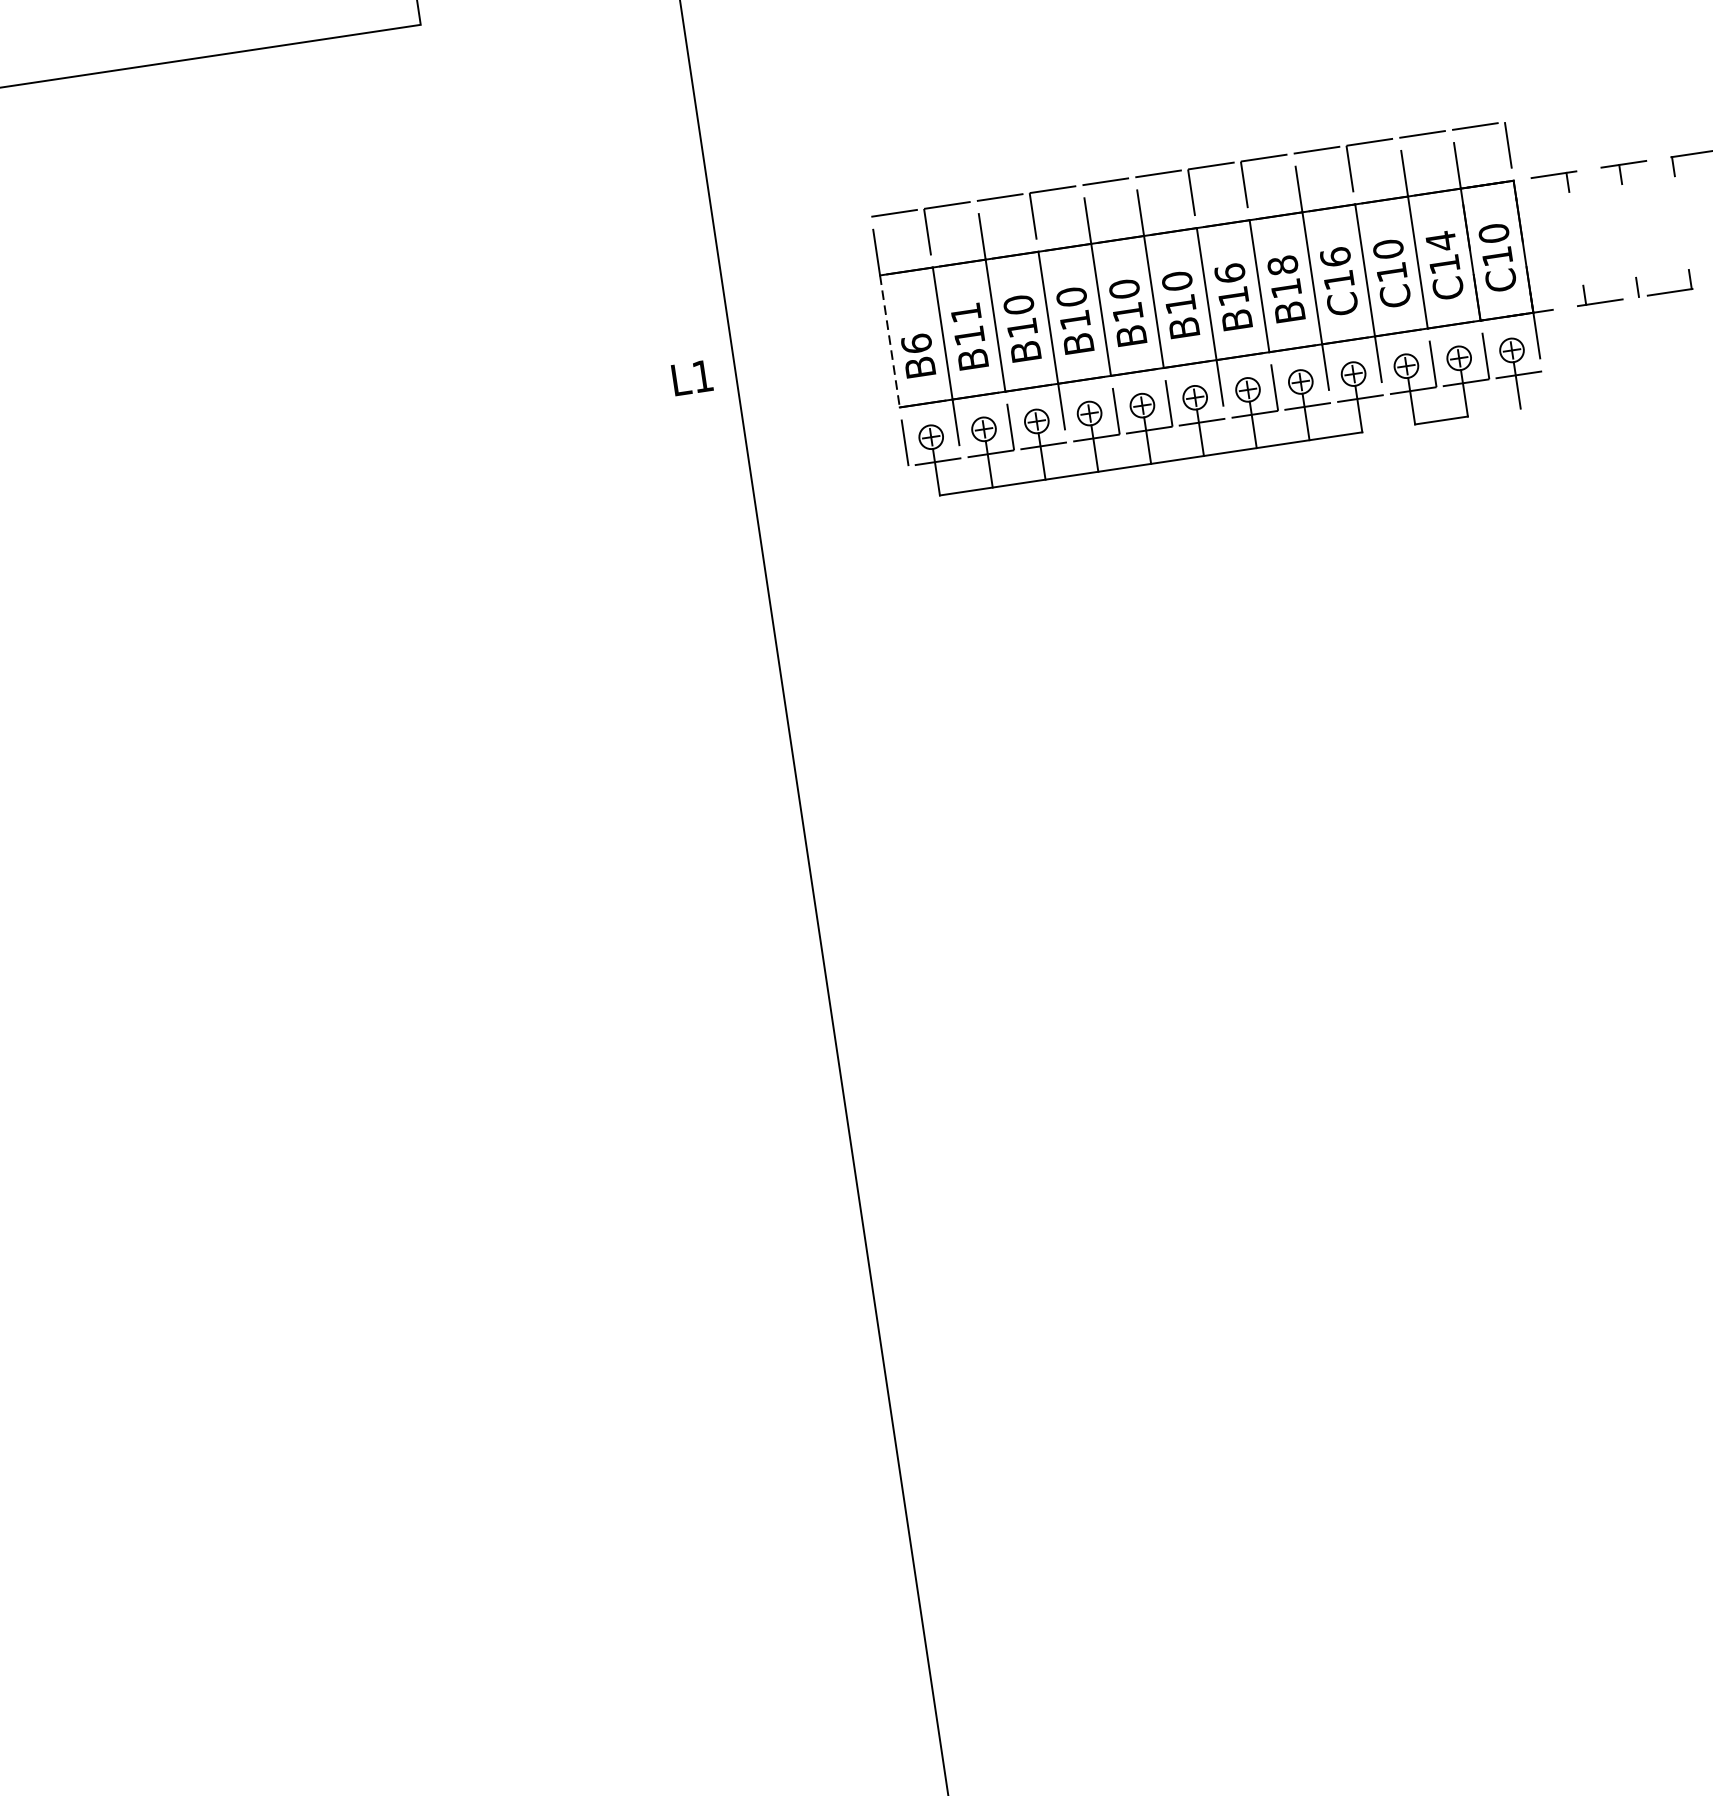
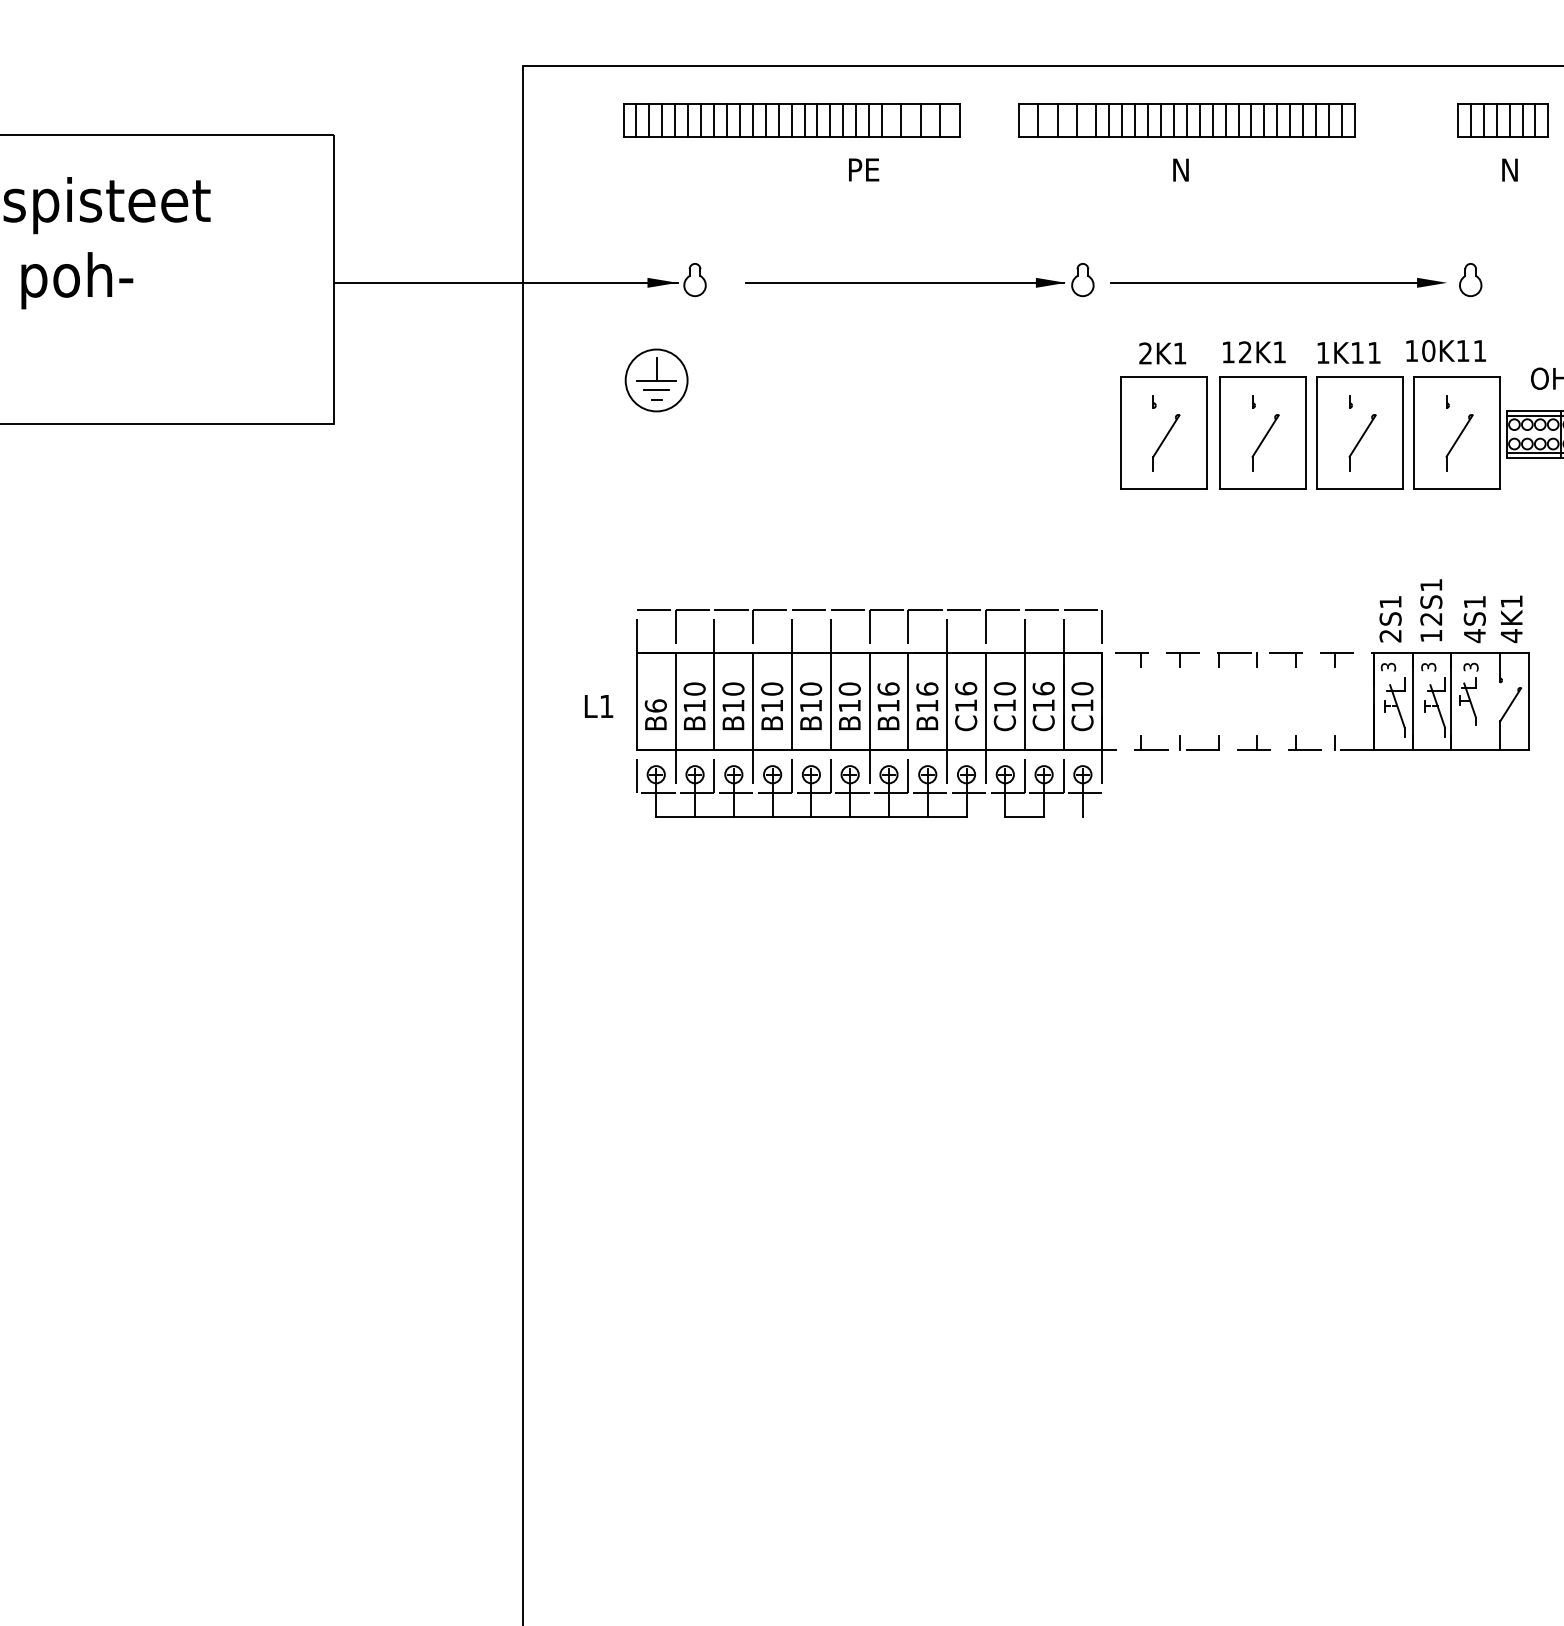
text: (1440, 241) -> (1043, 688), C14 -> C16
text: (1282, 264) -> (927, 688), B18 -> B16
text: (965, 312) -> (694, 688), B11 -> B10
line: (889, 341) -> (636, 701), dashed -> solid
text: (691, 378) -> (598, 706), moved

